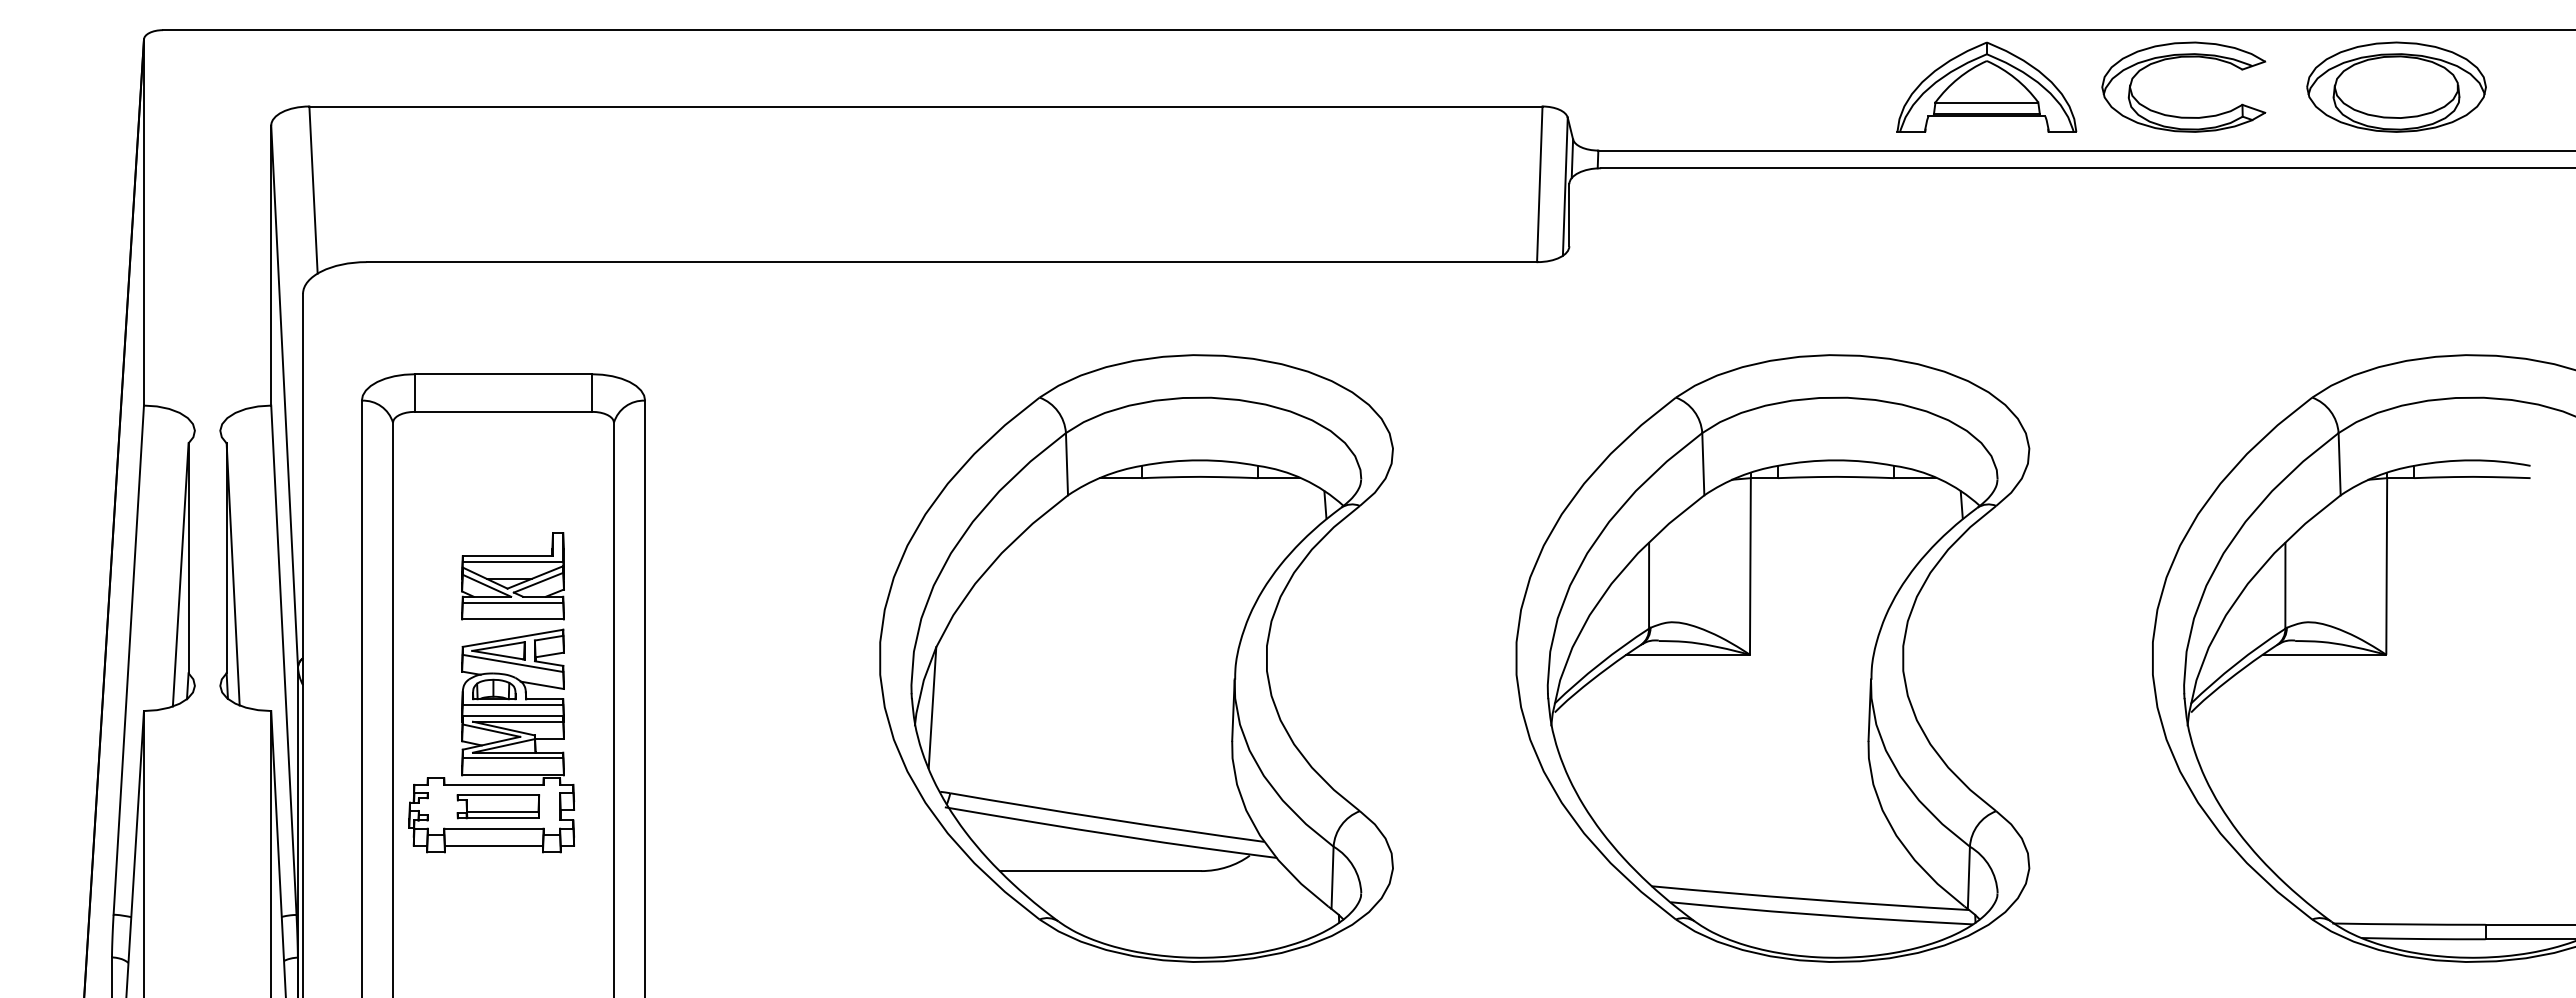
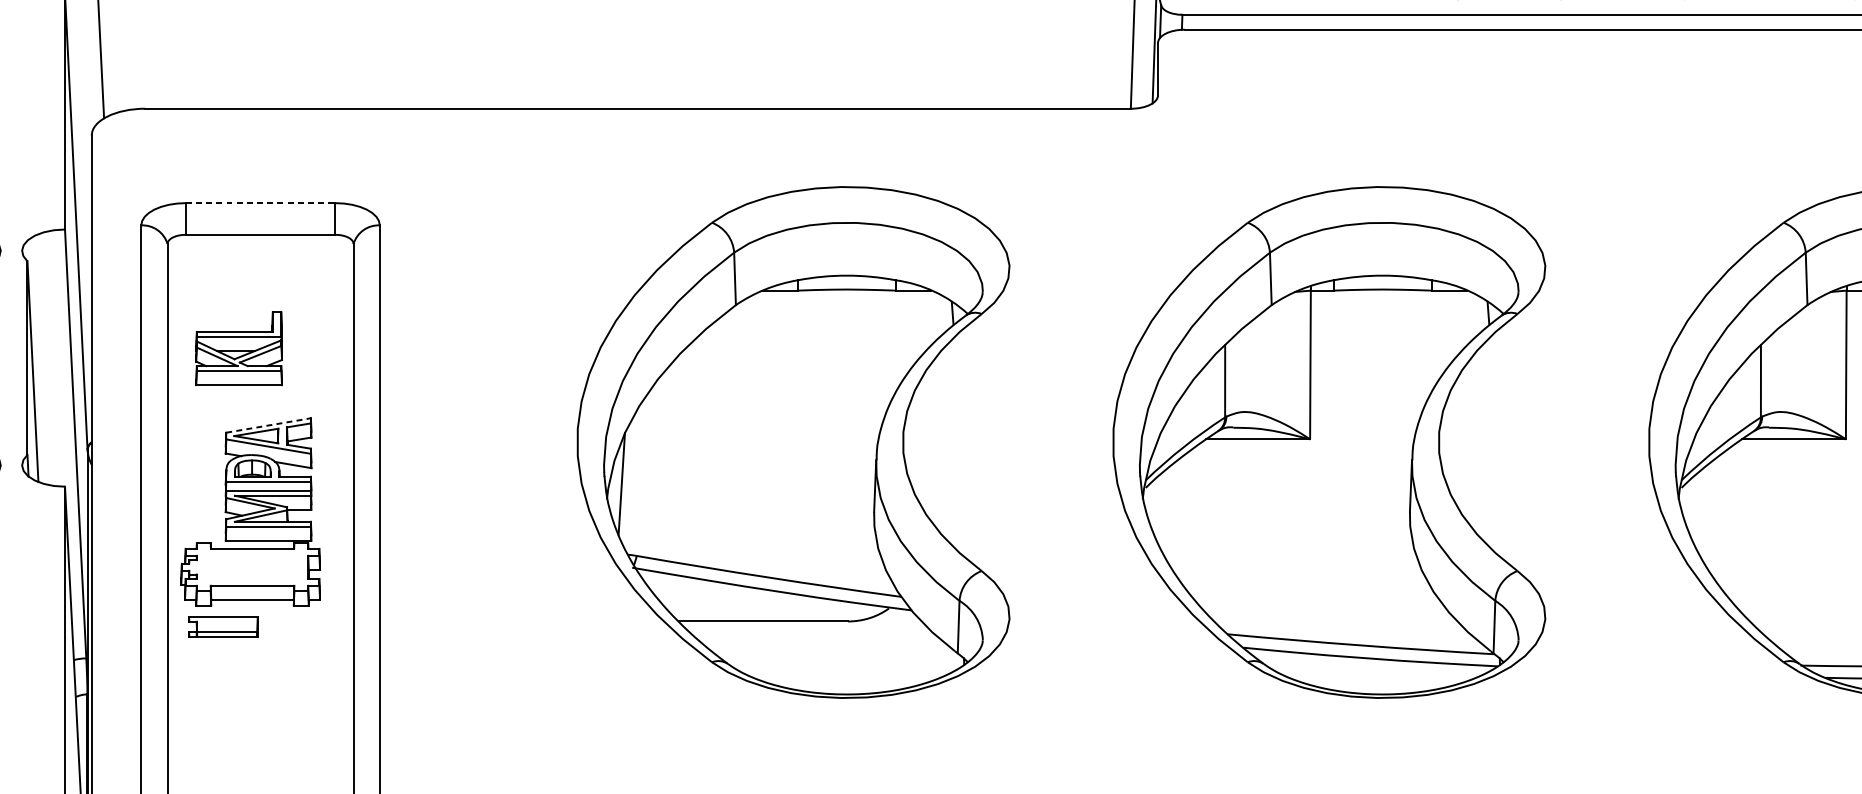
line: (503, 374) -> (260, 203), solid -> dashed
part: (512, 576) -> (238, 349), moved
line: (513, 638) -> (269, 425), solid -> dashed
part: (498, 806) -> (223, 626), moved

